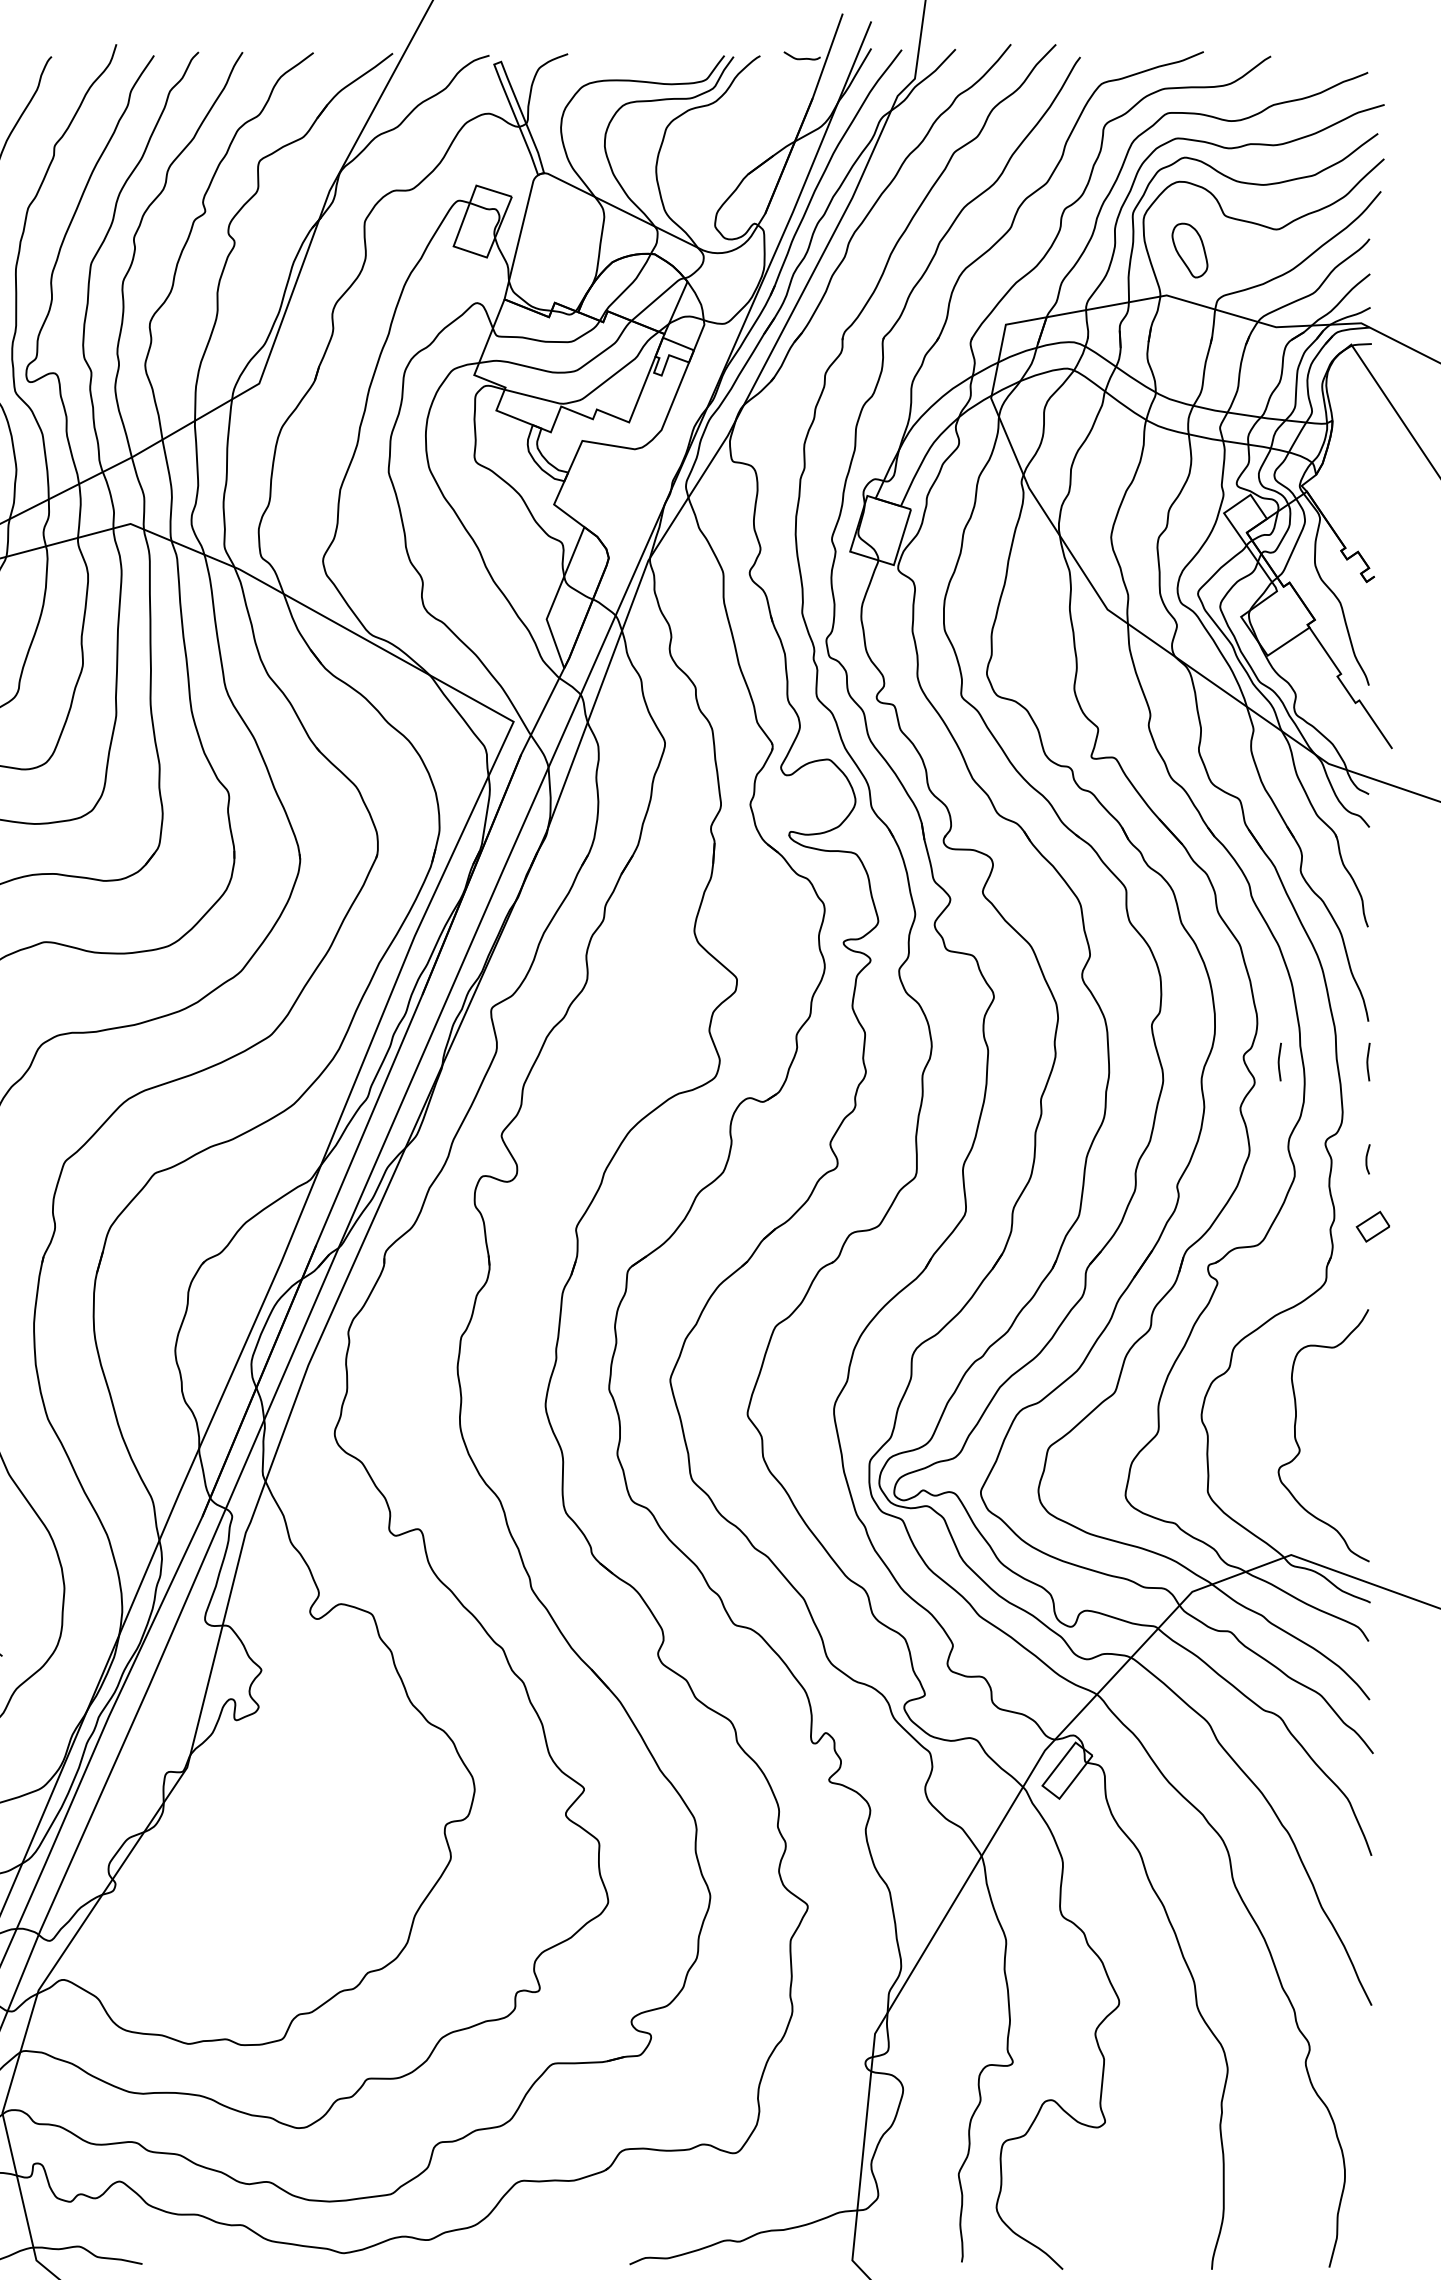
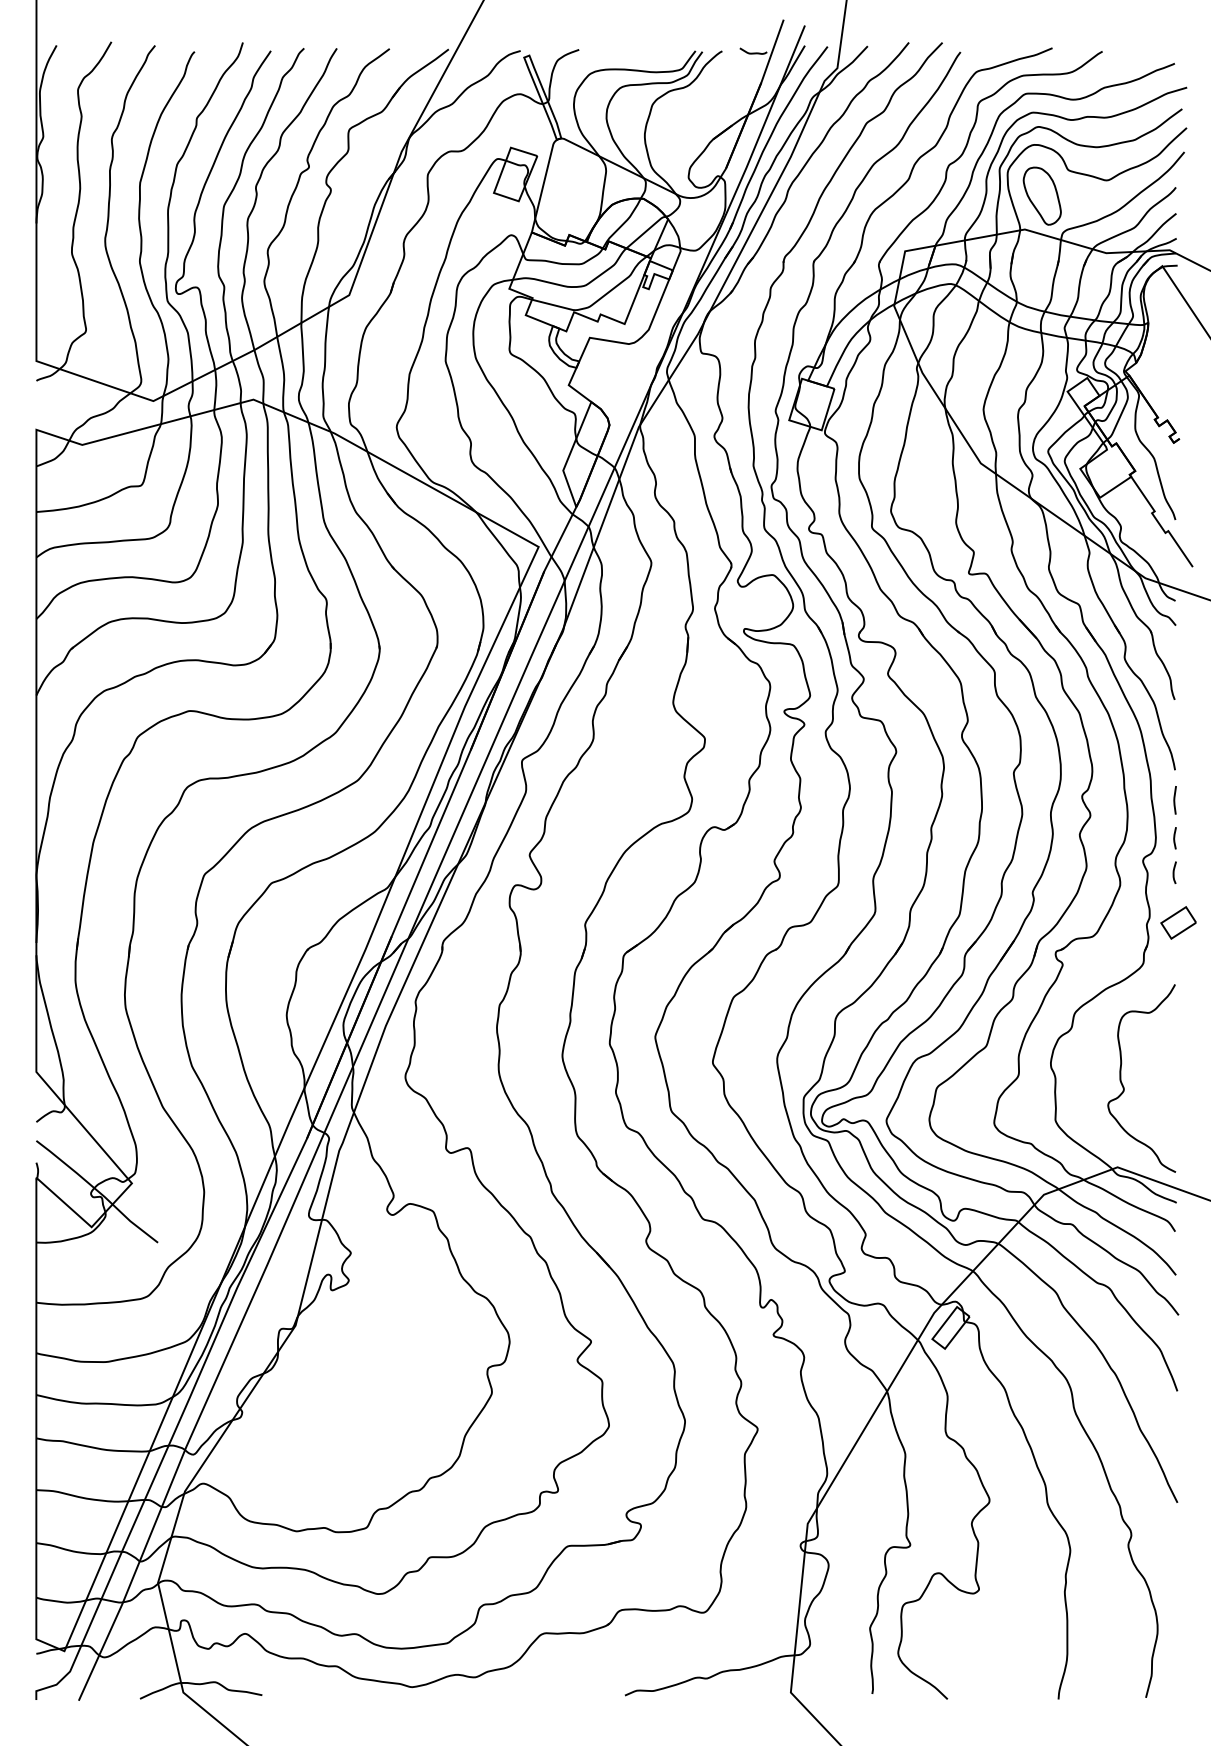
part: (1189, 249) -> (1041, 195), size x1.43
line: (1279, 1062) -> (1108, 800), removed
line: (1367, 1113) -> (1174, 838), added
part: (1373, 1226) -> (1178, 922), size x1.43

